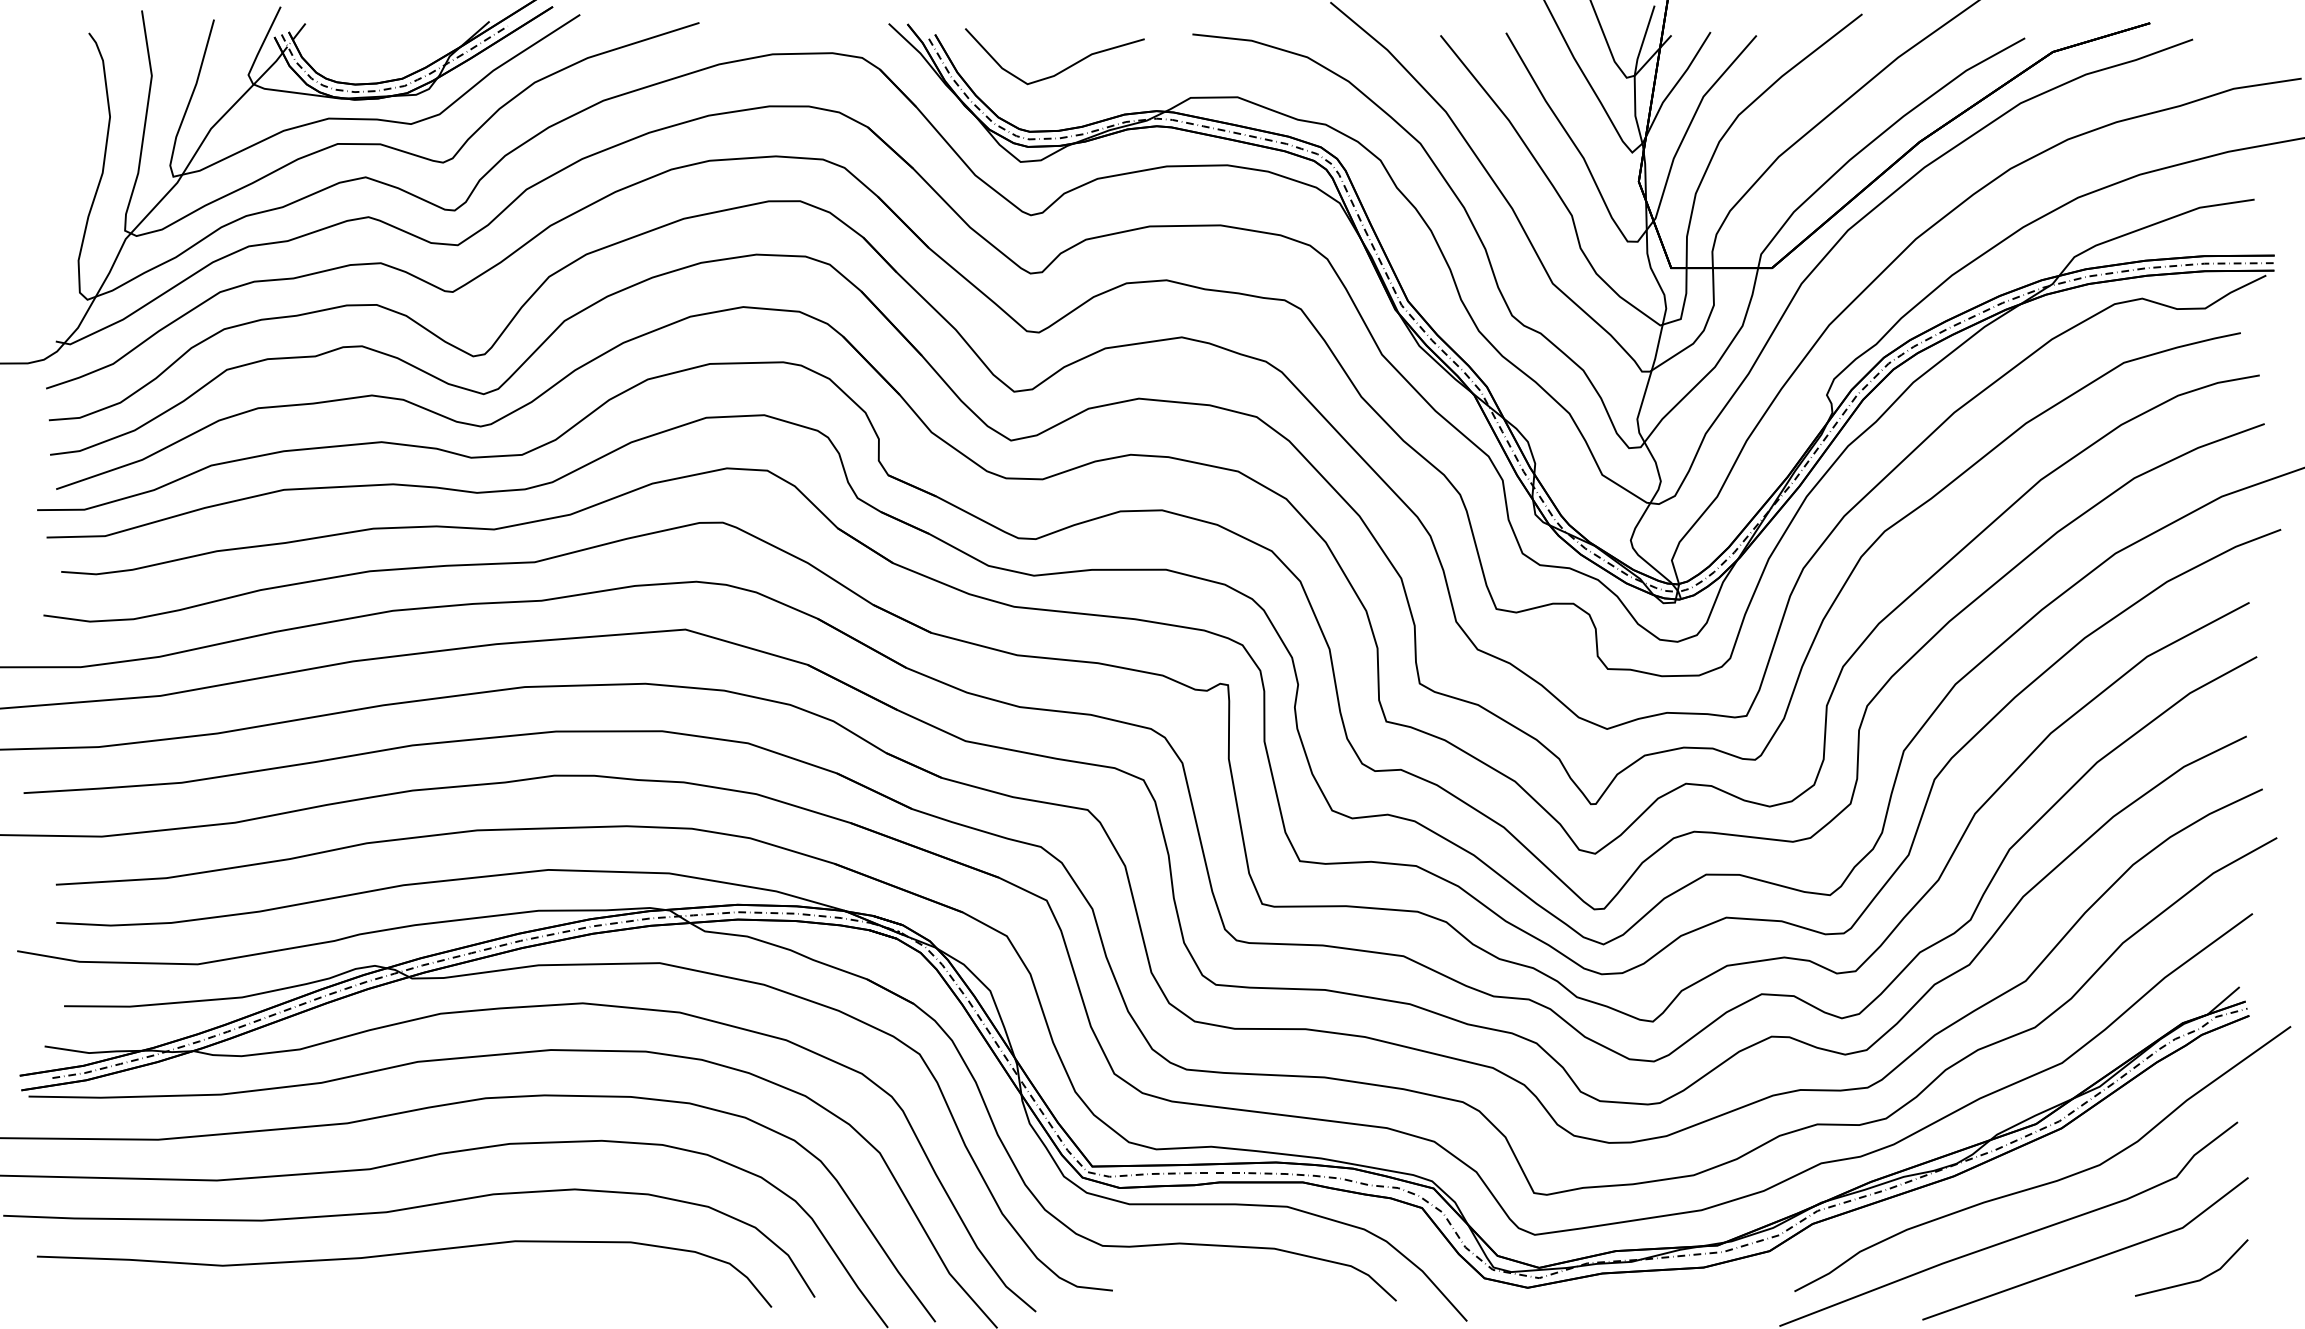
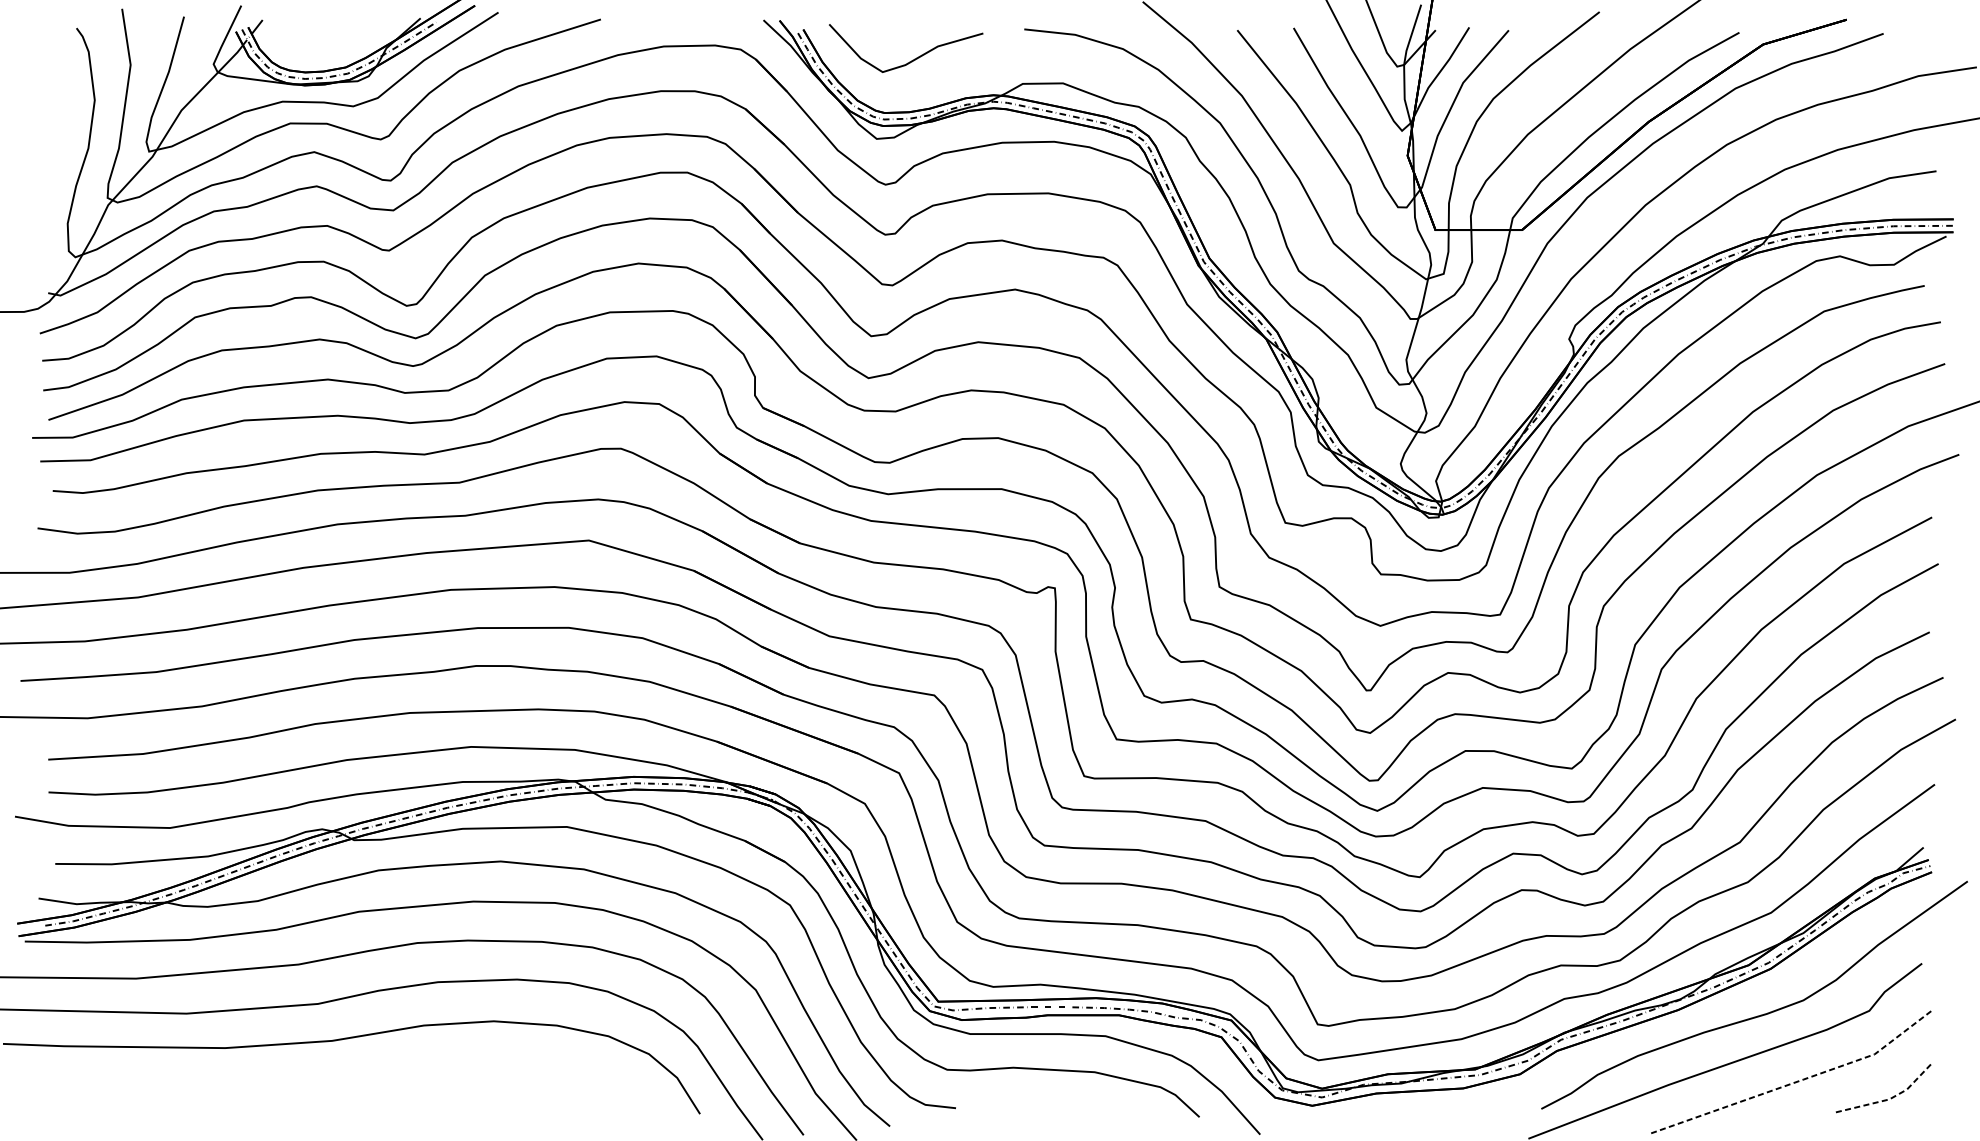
curve: (404, 1254) -> (347, 1077), removed
line: (2092, 1259) -> (1797, 1081), solid -> dashed
line: (2199, 1280) -> (1889, 1099), solid -> dashed

